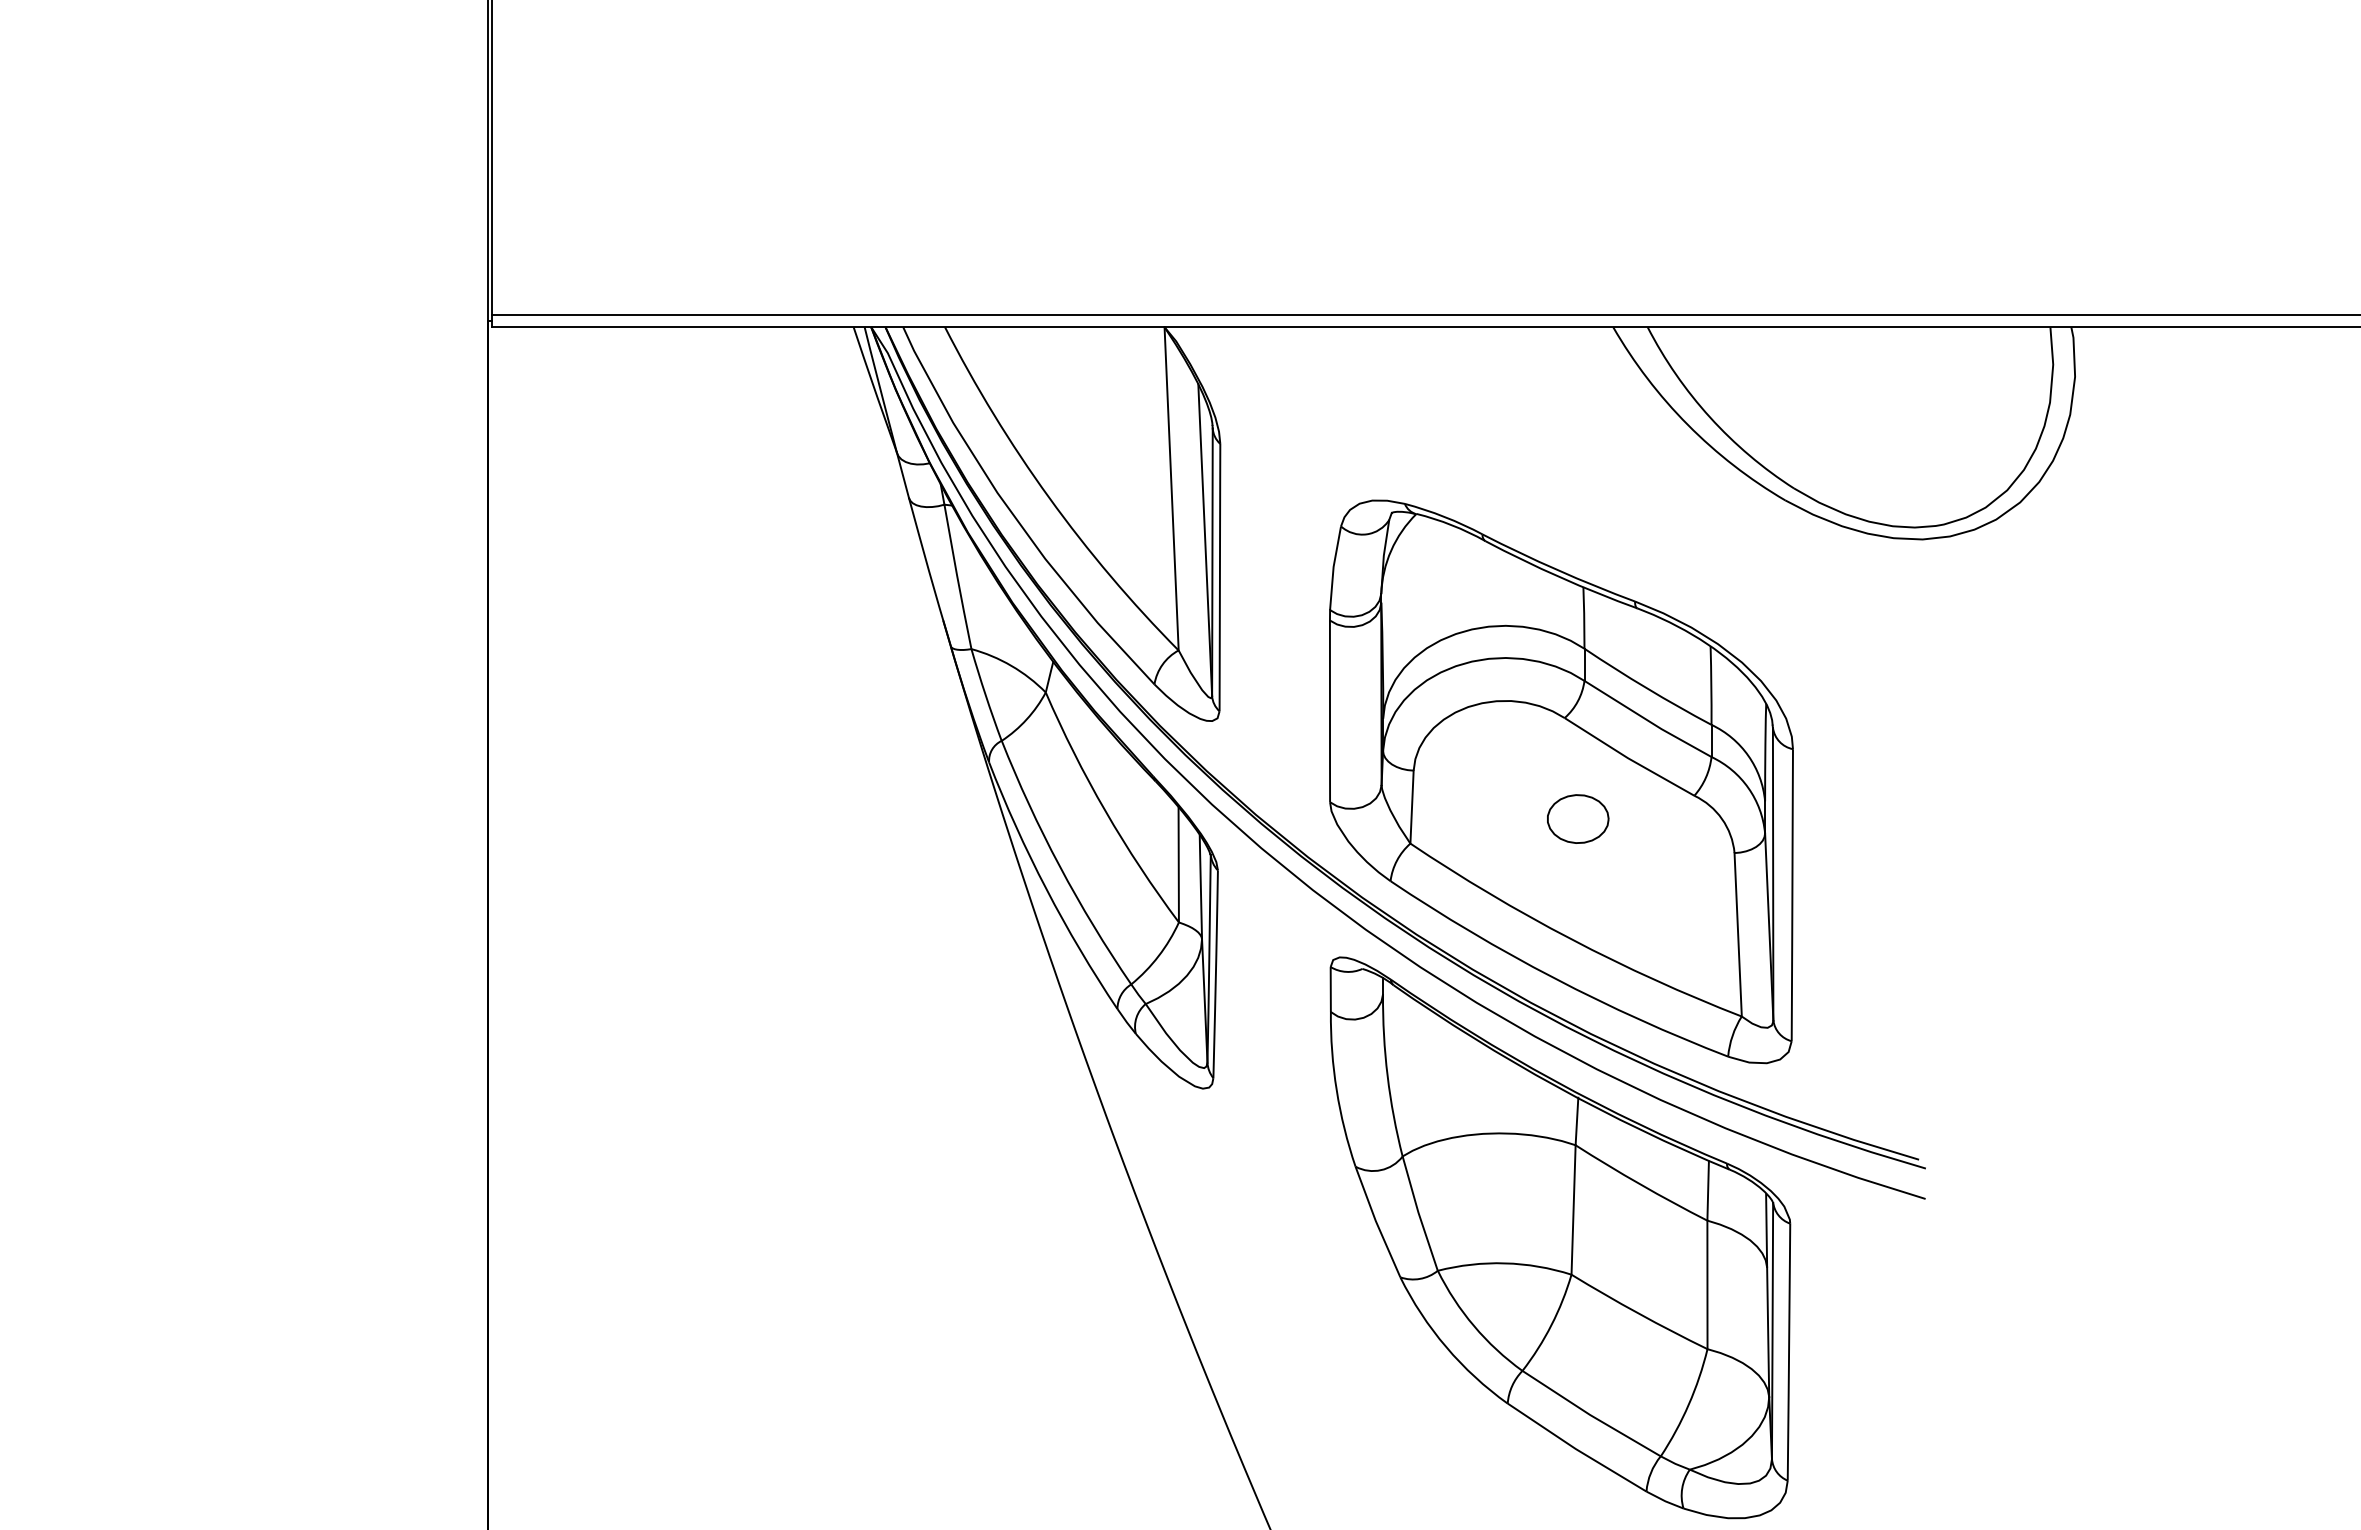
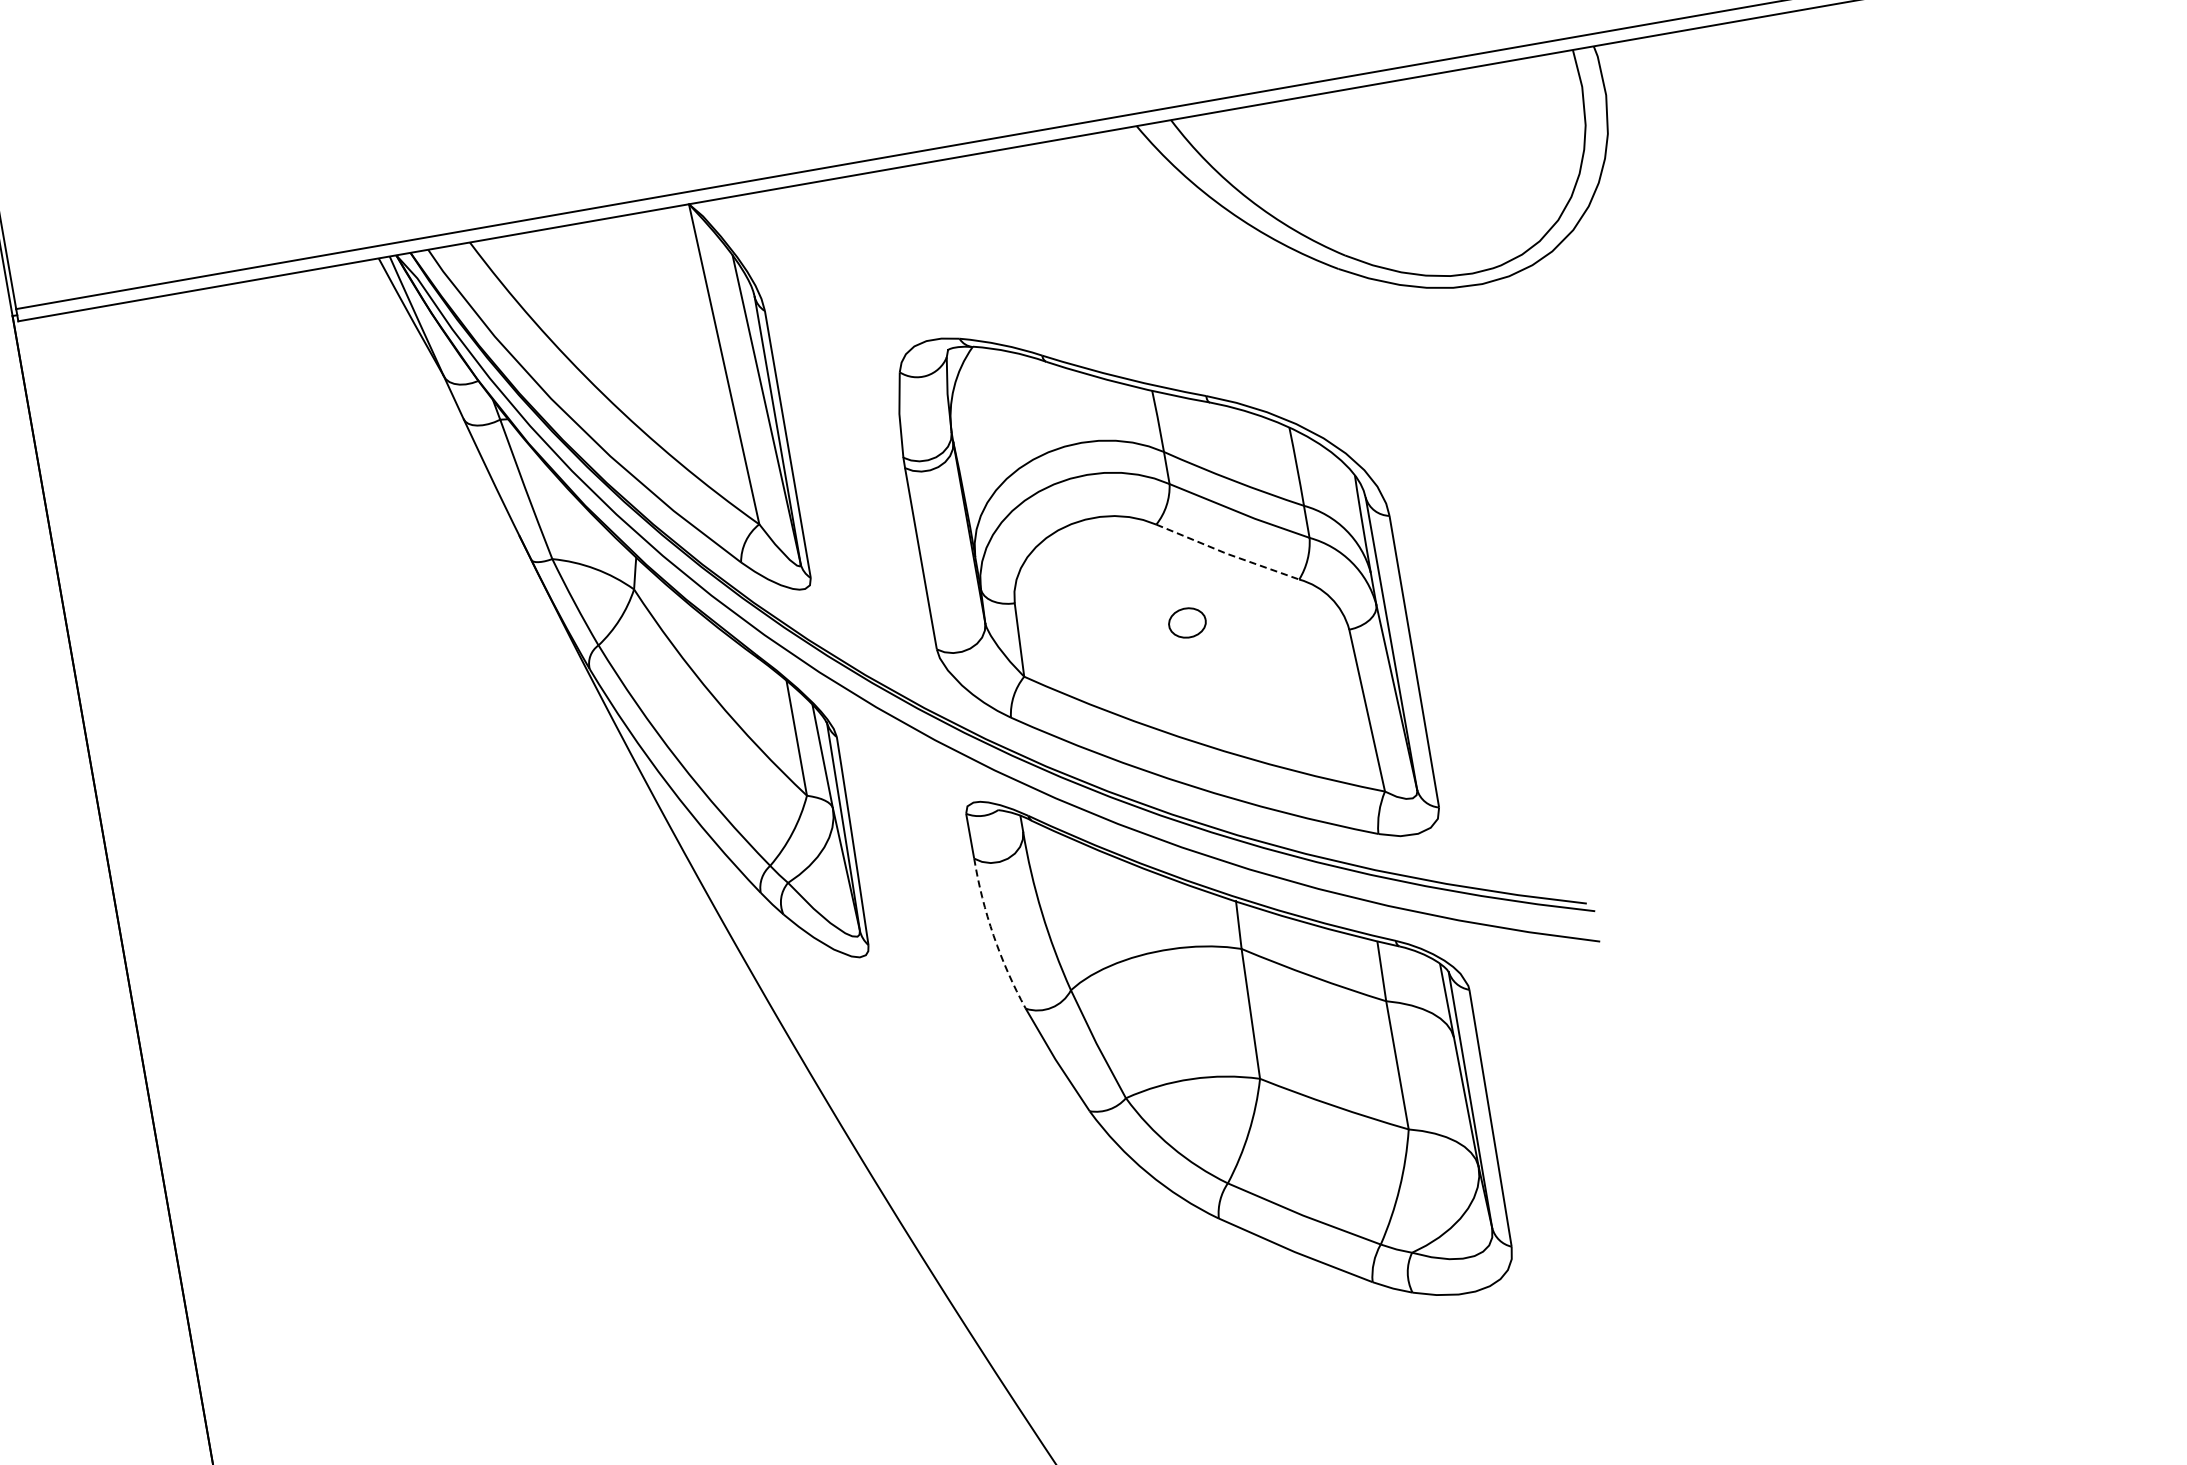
line: (1628, 758) -> (1227, 553), solid -> dashed
part: (1578, 818) -> (1187, 622), size x0.6
arc: (1336, 1090) -> (993, 935), solid -> dashed

